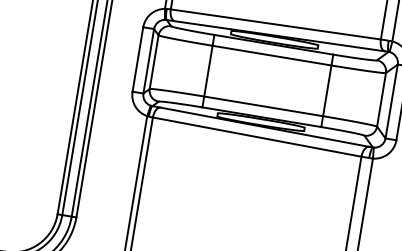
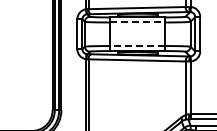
line: (271, 55) -> (137, 22), solid -> dashed
line: (263, 107) -> (137, 46), solid -> dashed

